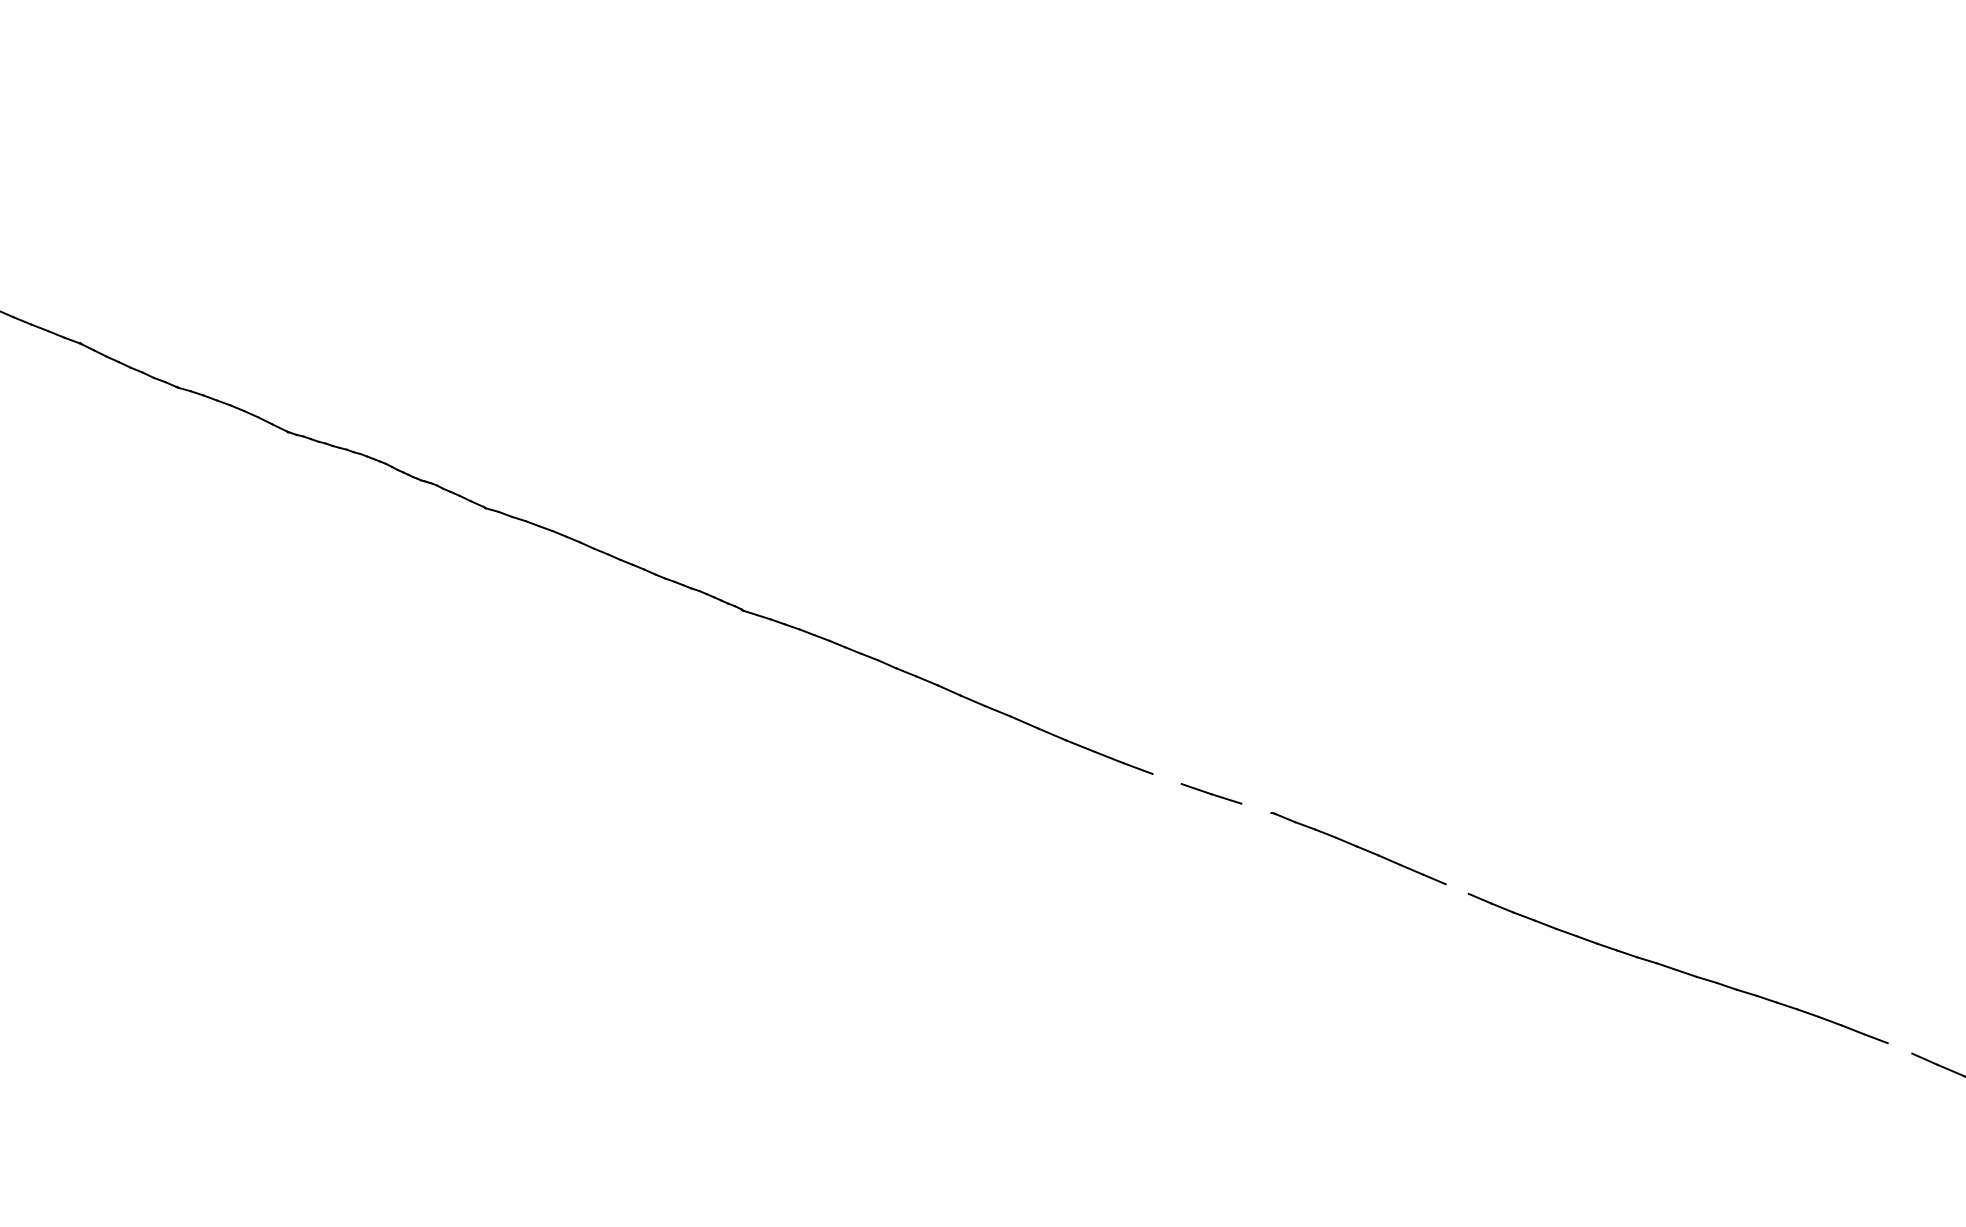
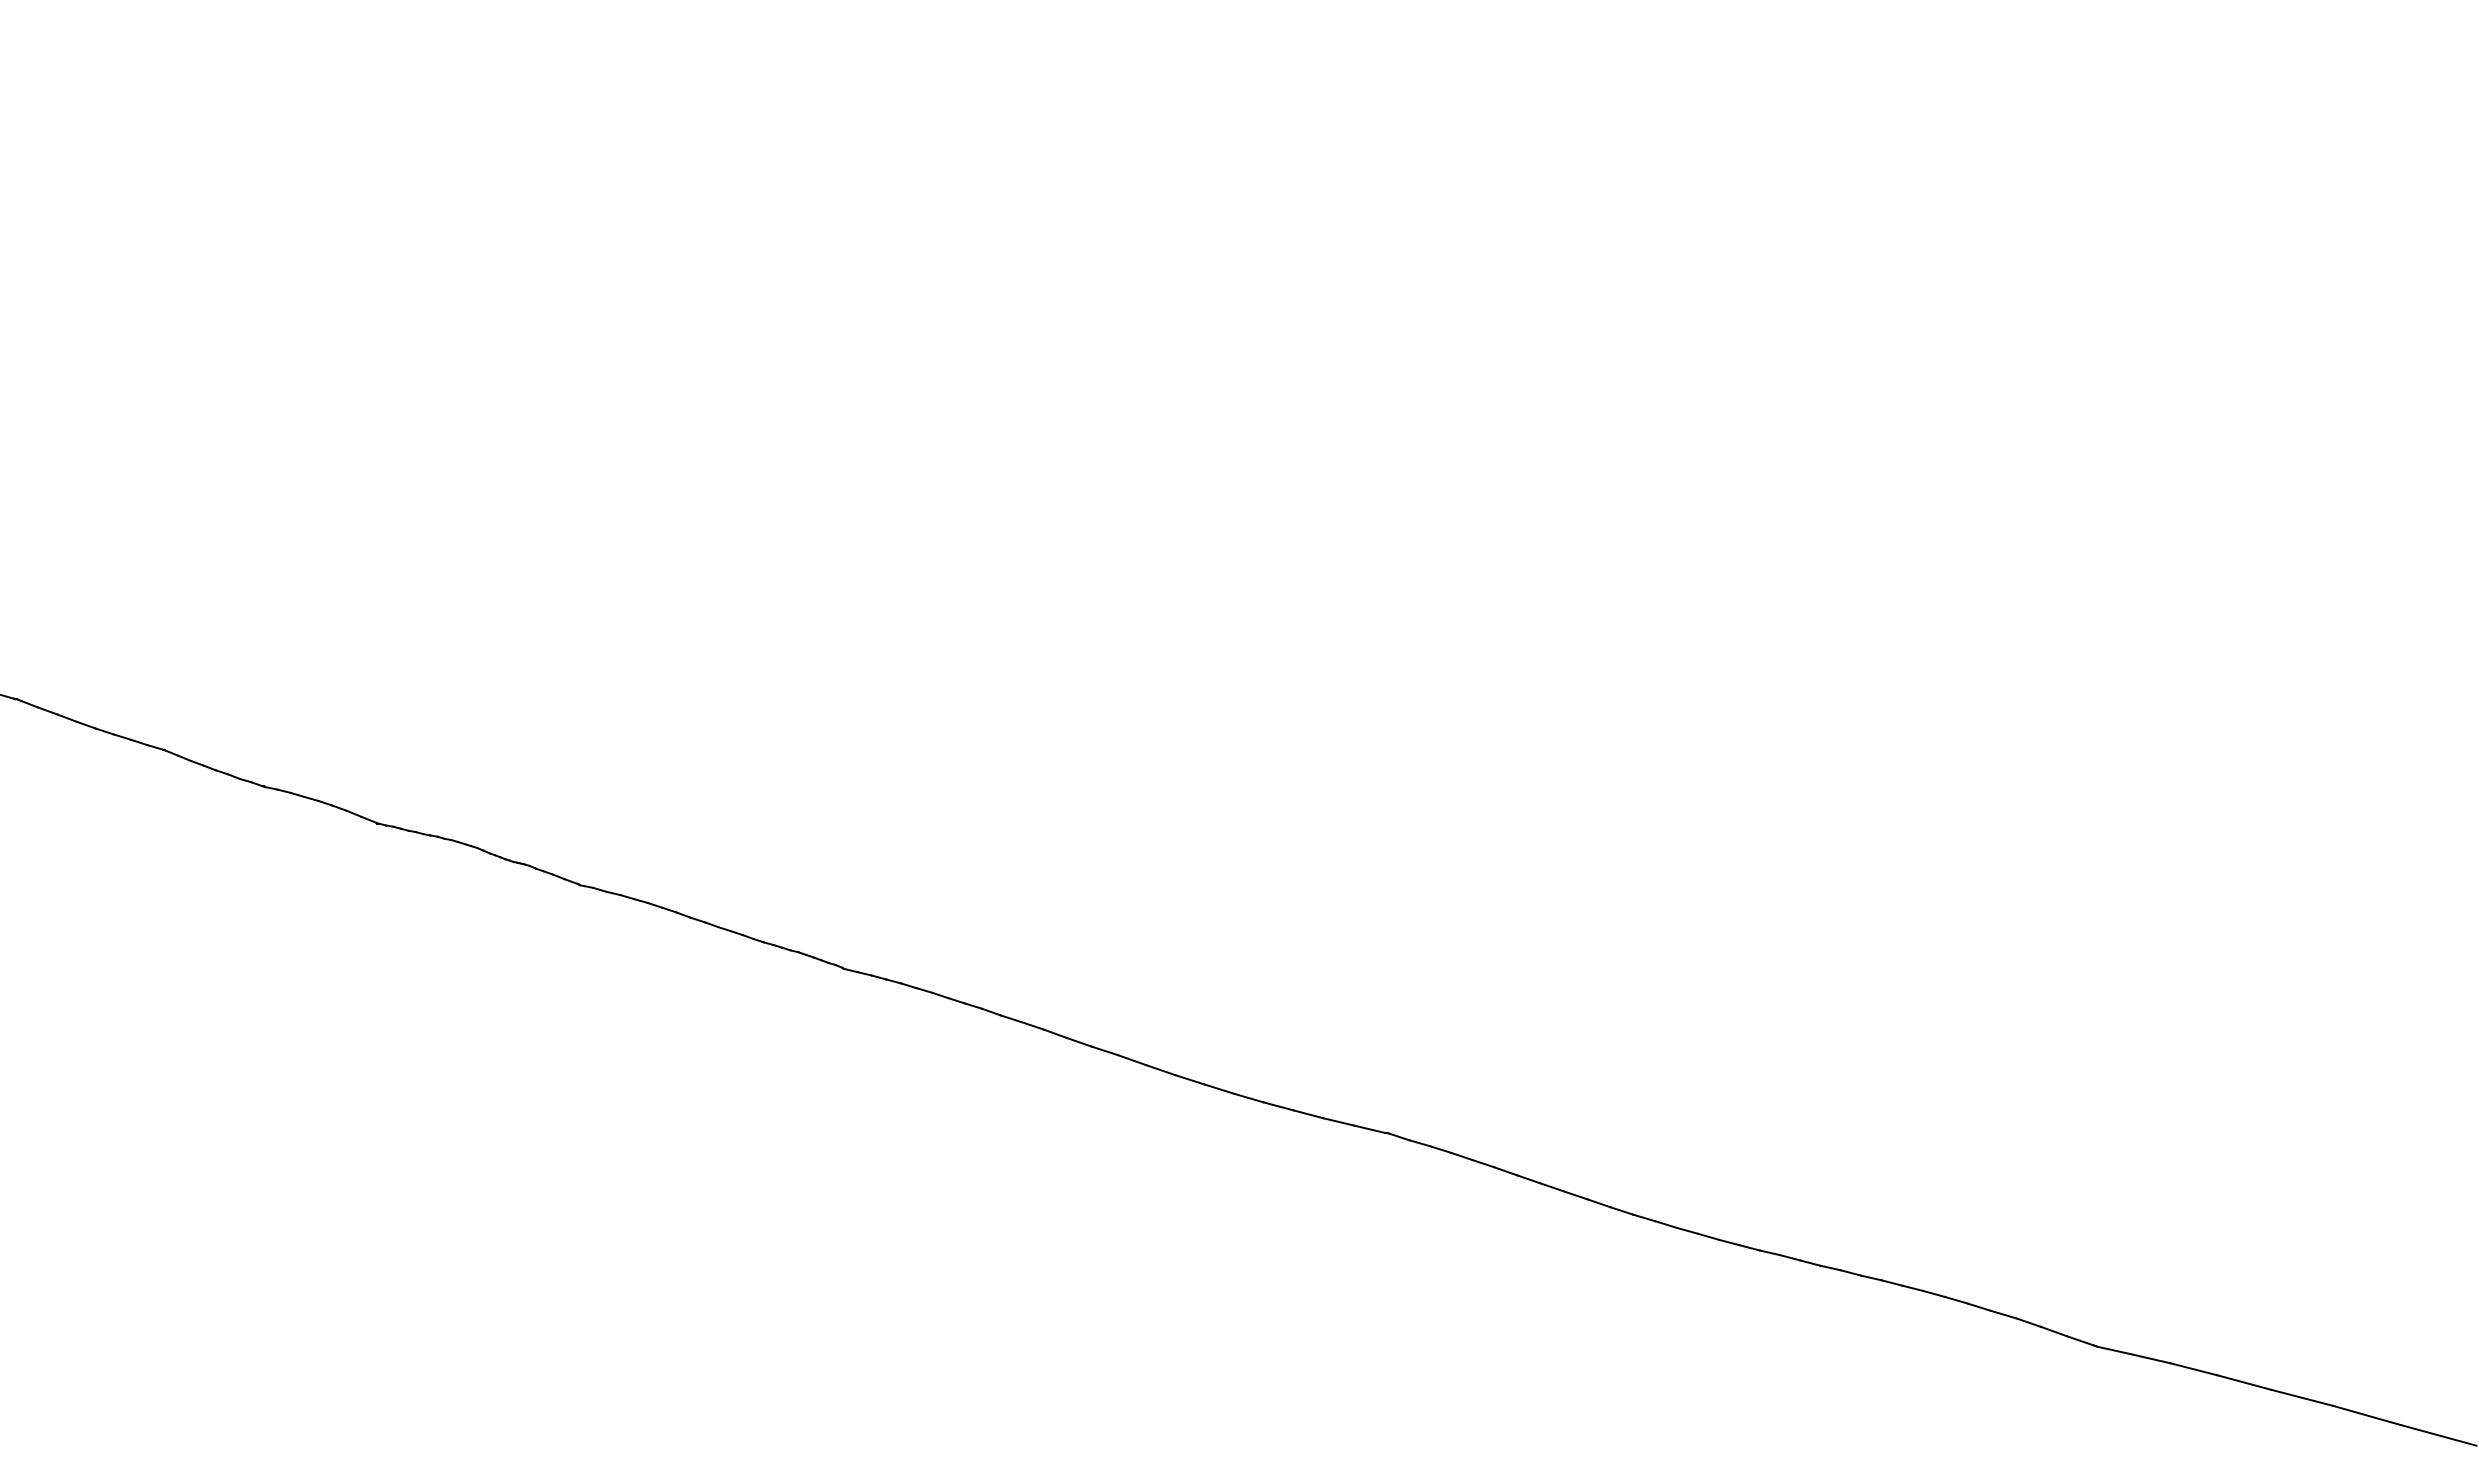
line: (1167, 779) -> (1278, 1106), added
line: (1256, 807) -> (1369, 1128), added
line: (1457, 889) -> (1575, 1195), added
line: (1899, 1048) -> (2027, 1322), added

